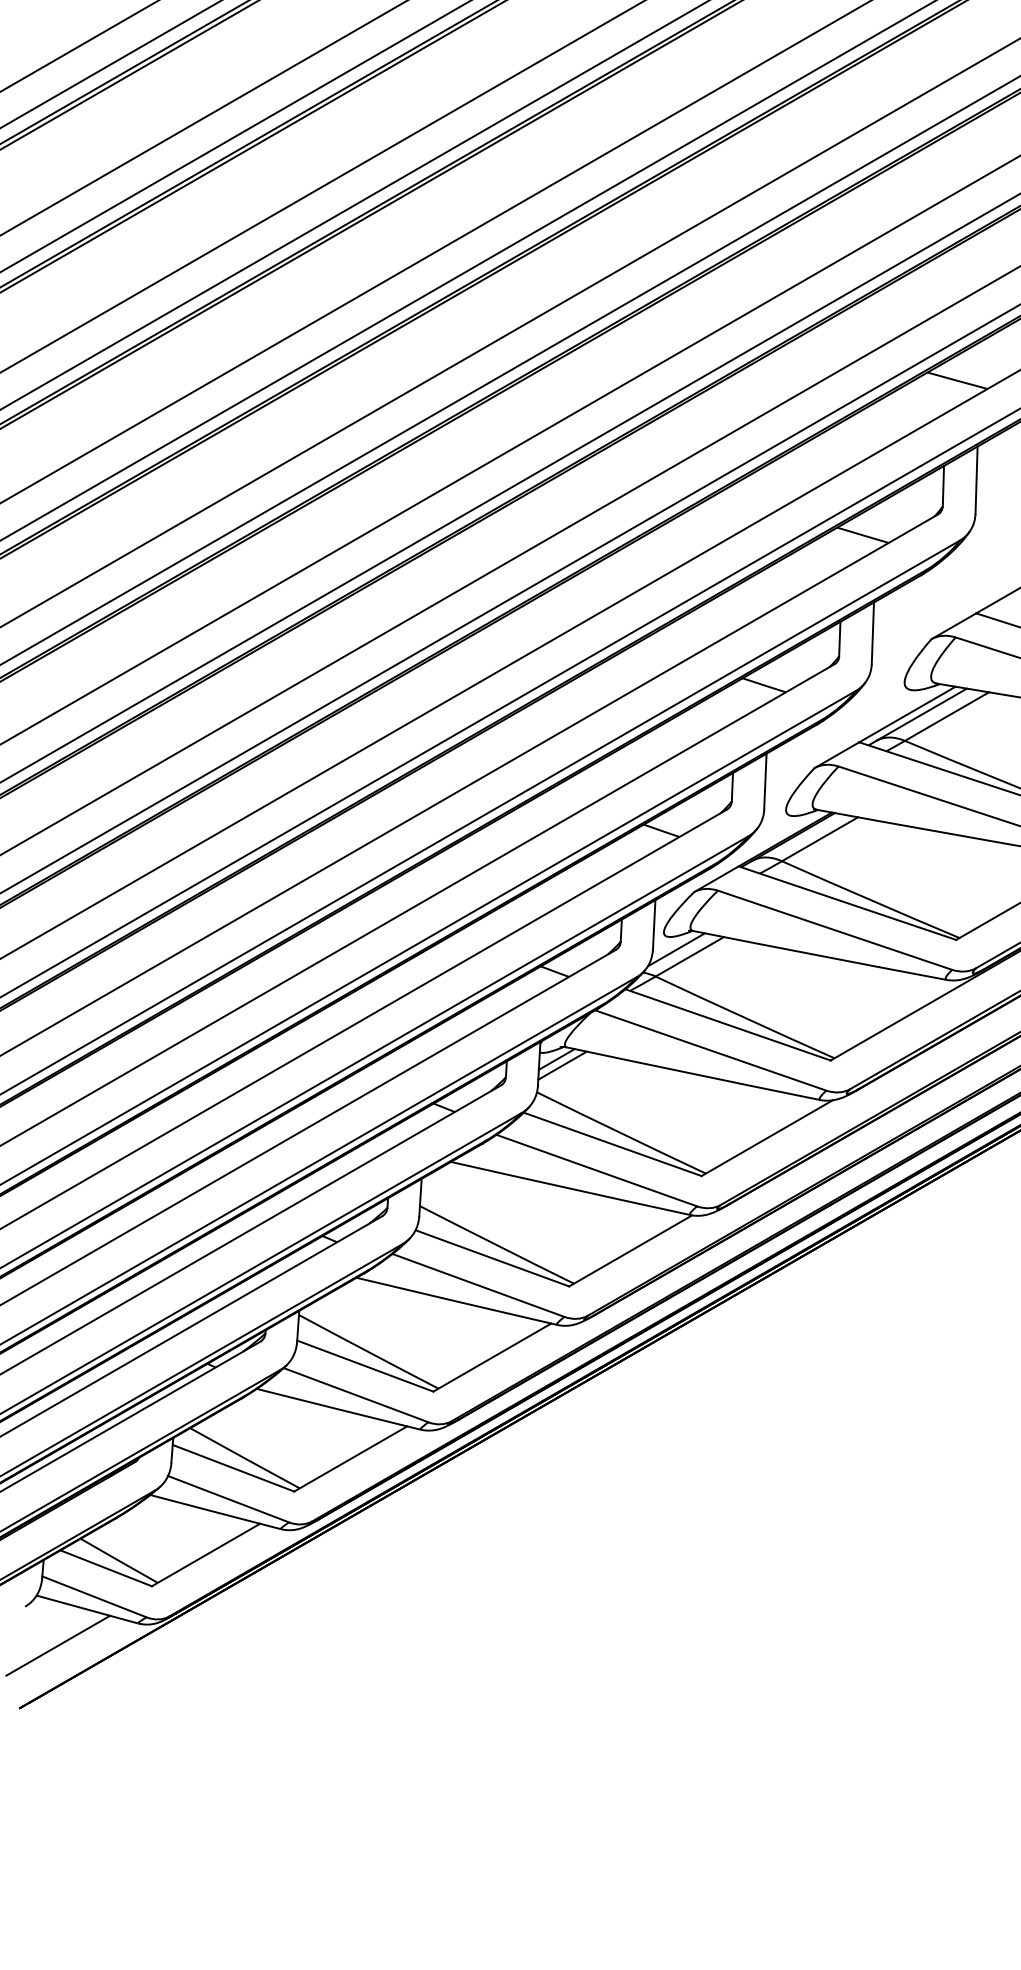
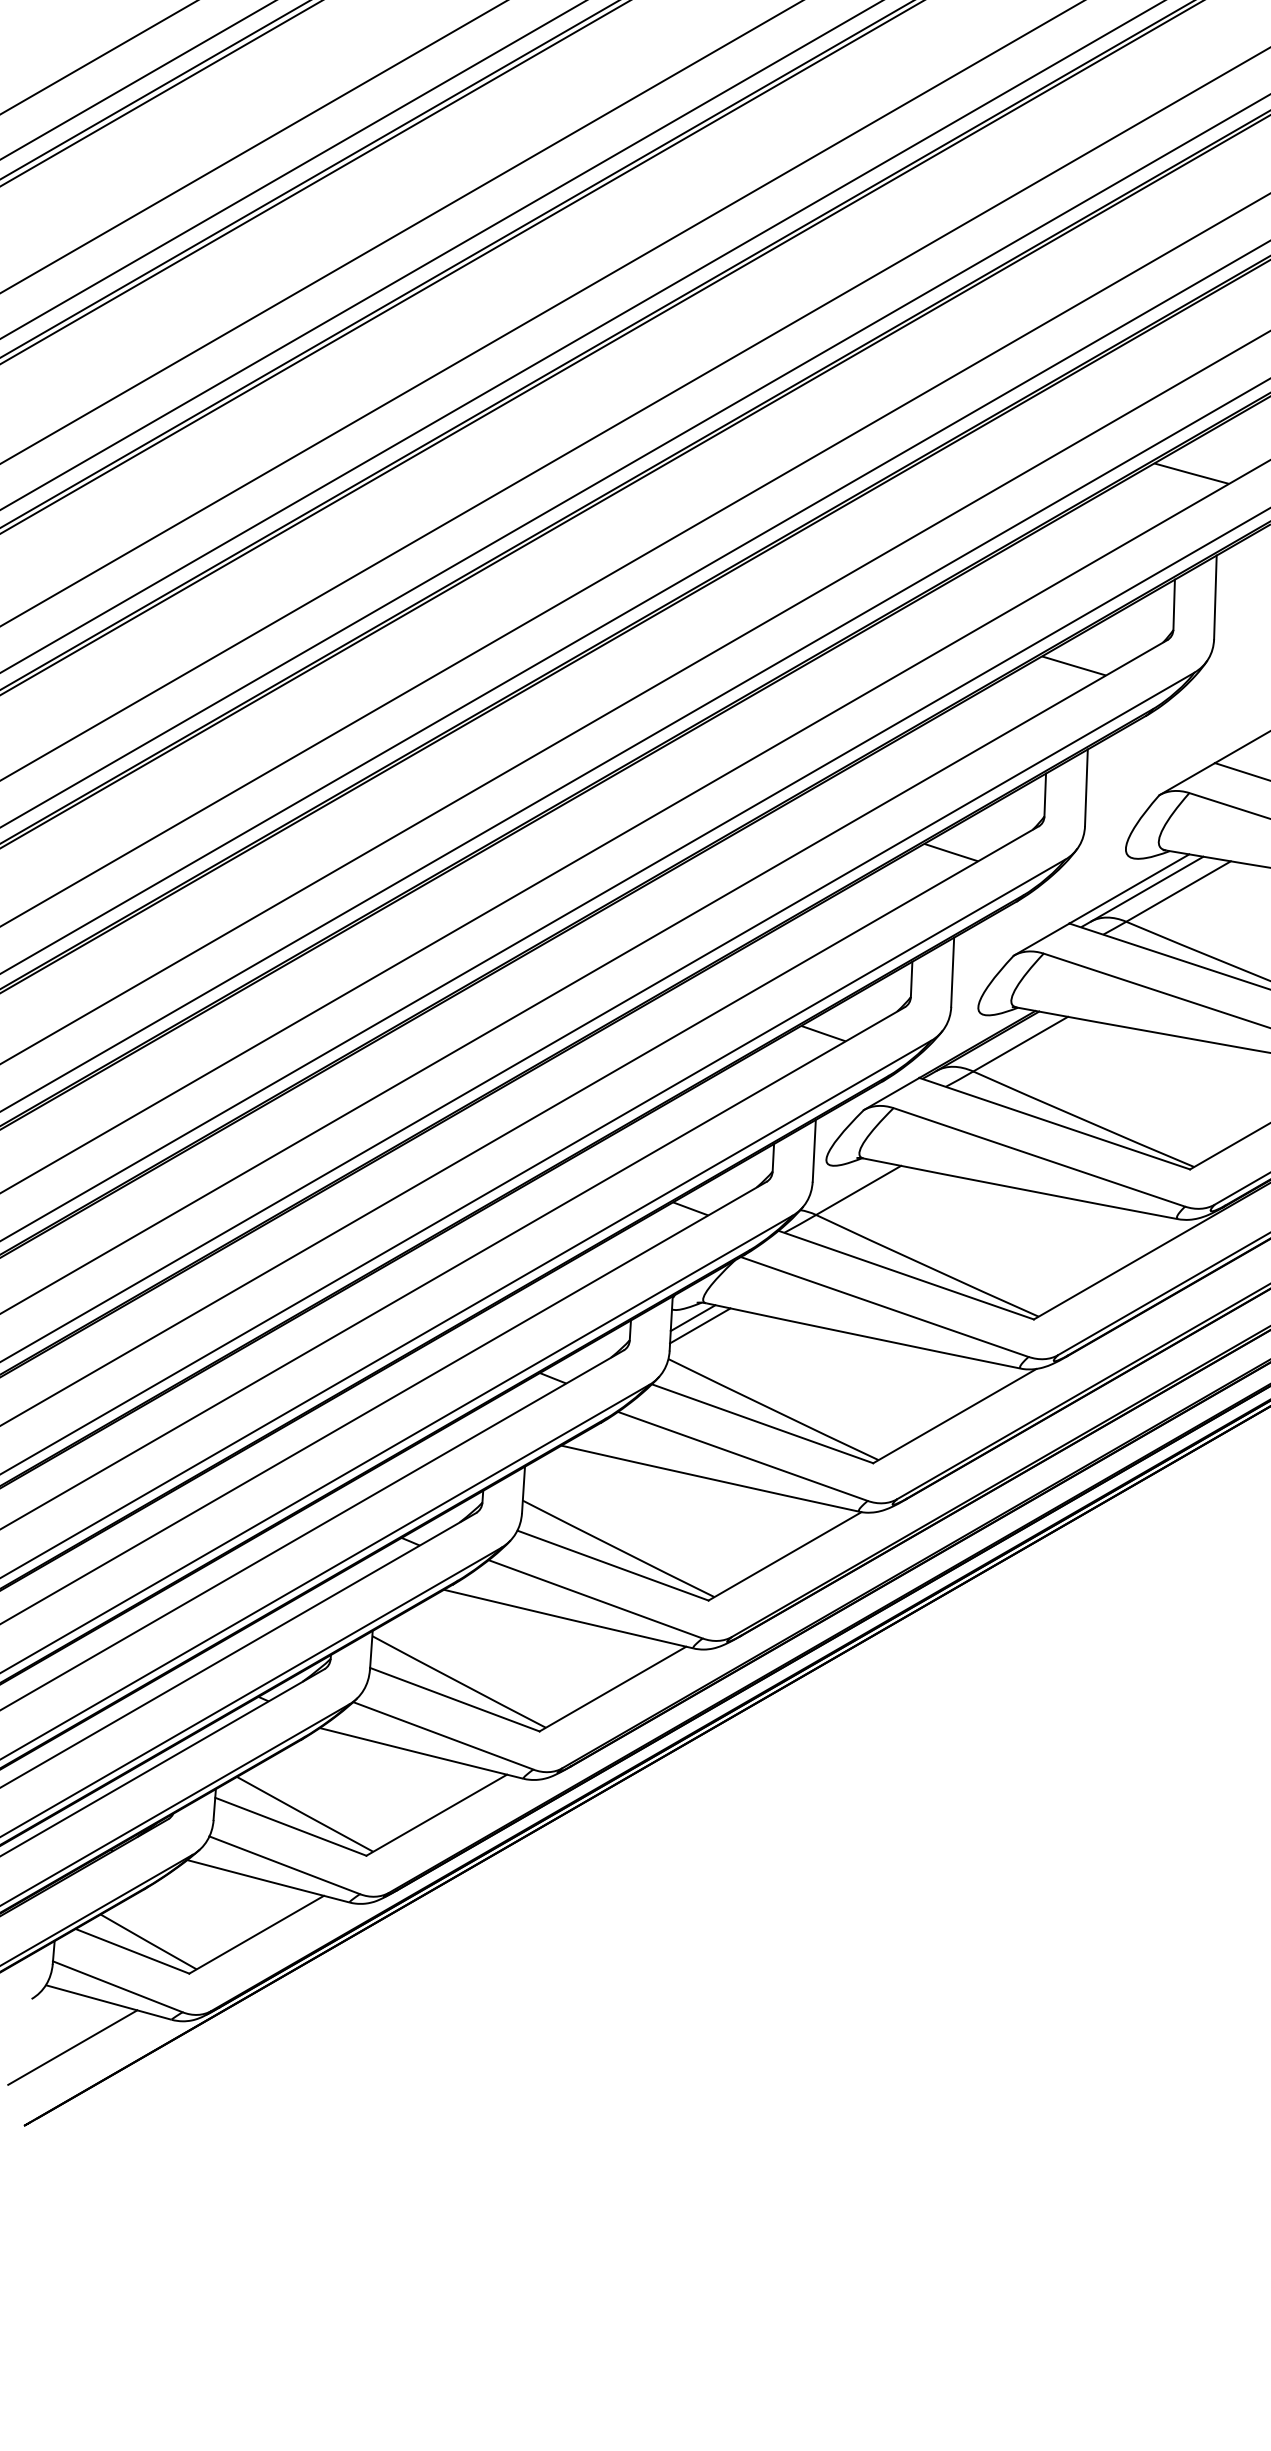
line: (676, 949) -> (841, 1181), removed

